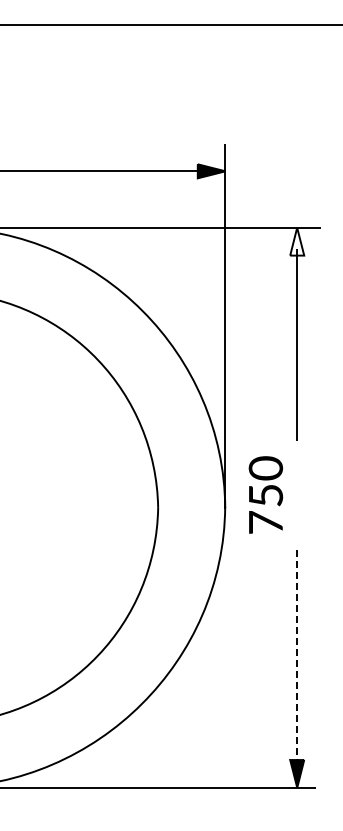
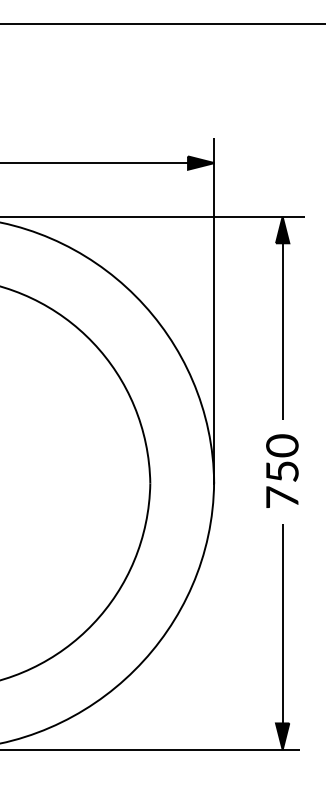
fill: (297, 241) -> (282, 229), added
text: (265, 494) -> (281, 470), moved
line: (297, 659) -> (282, 627), dashed -> solid

